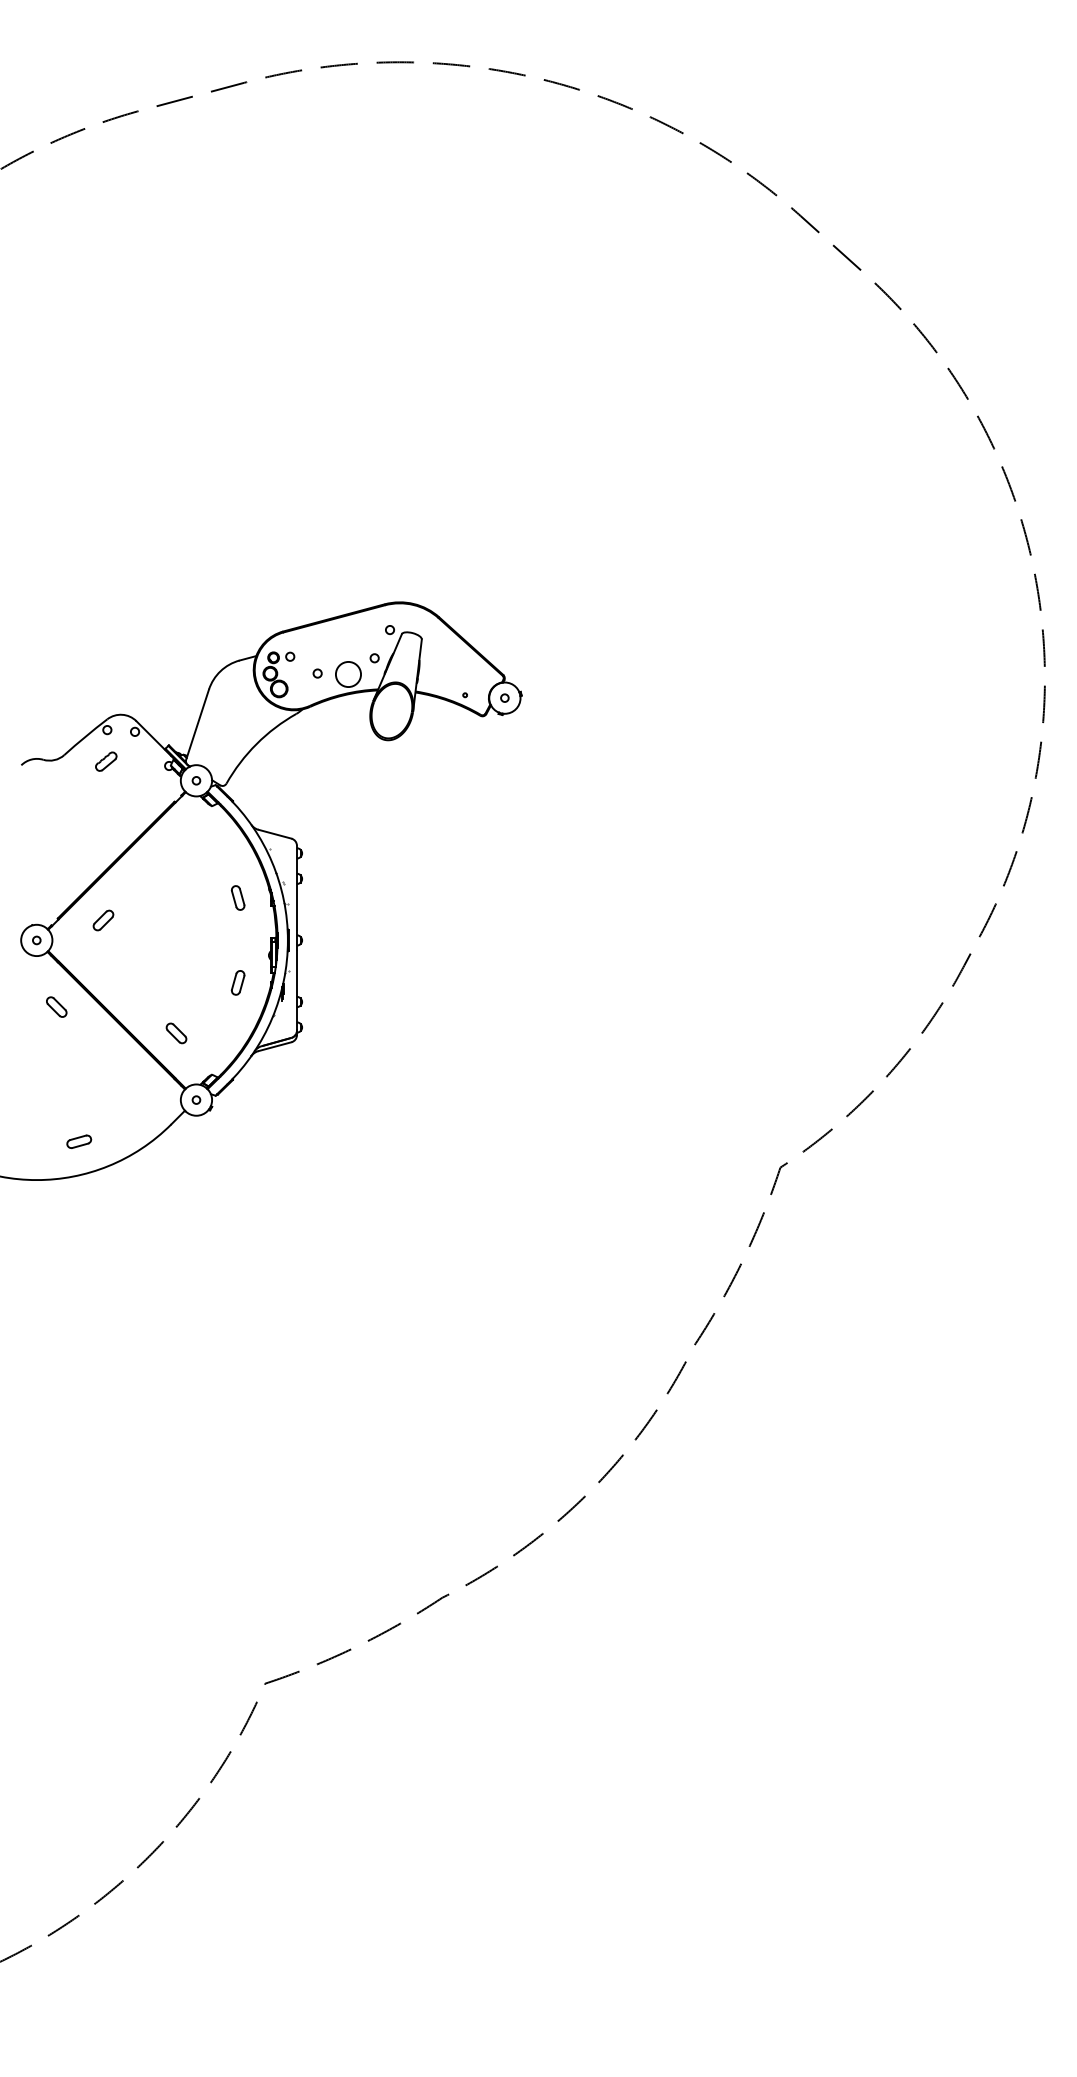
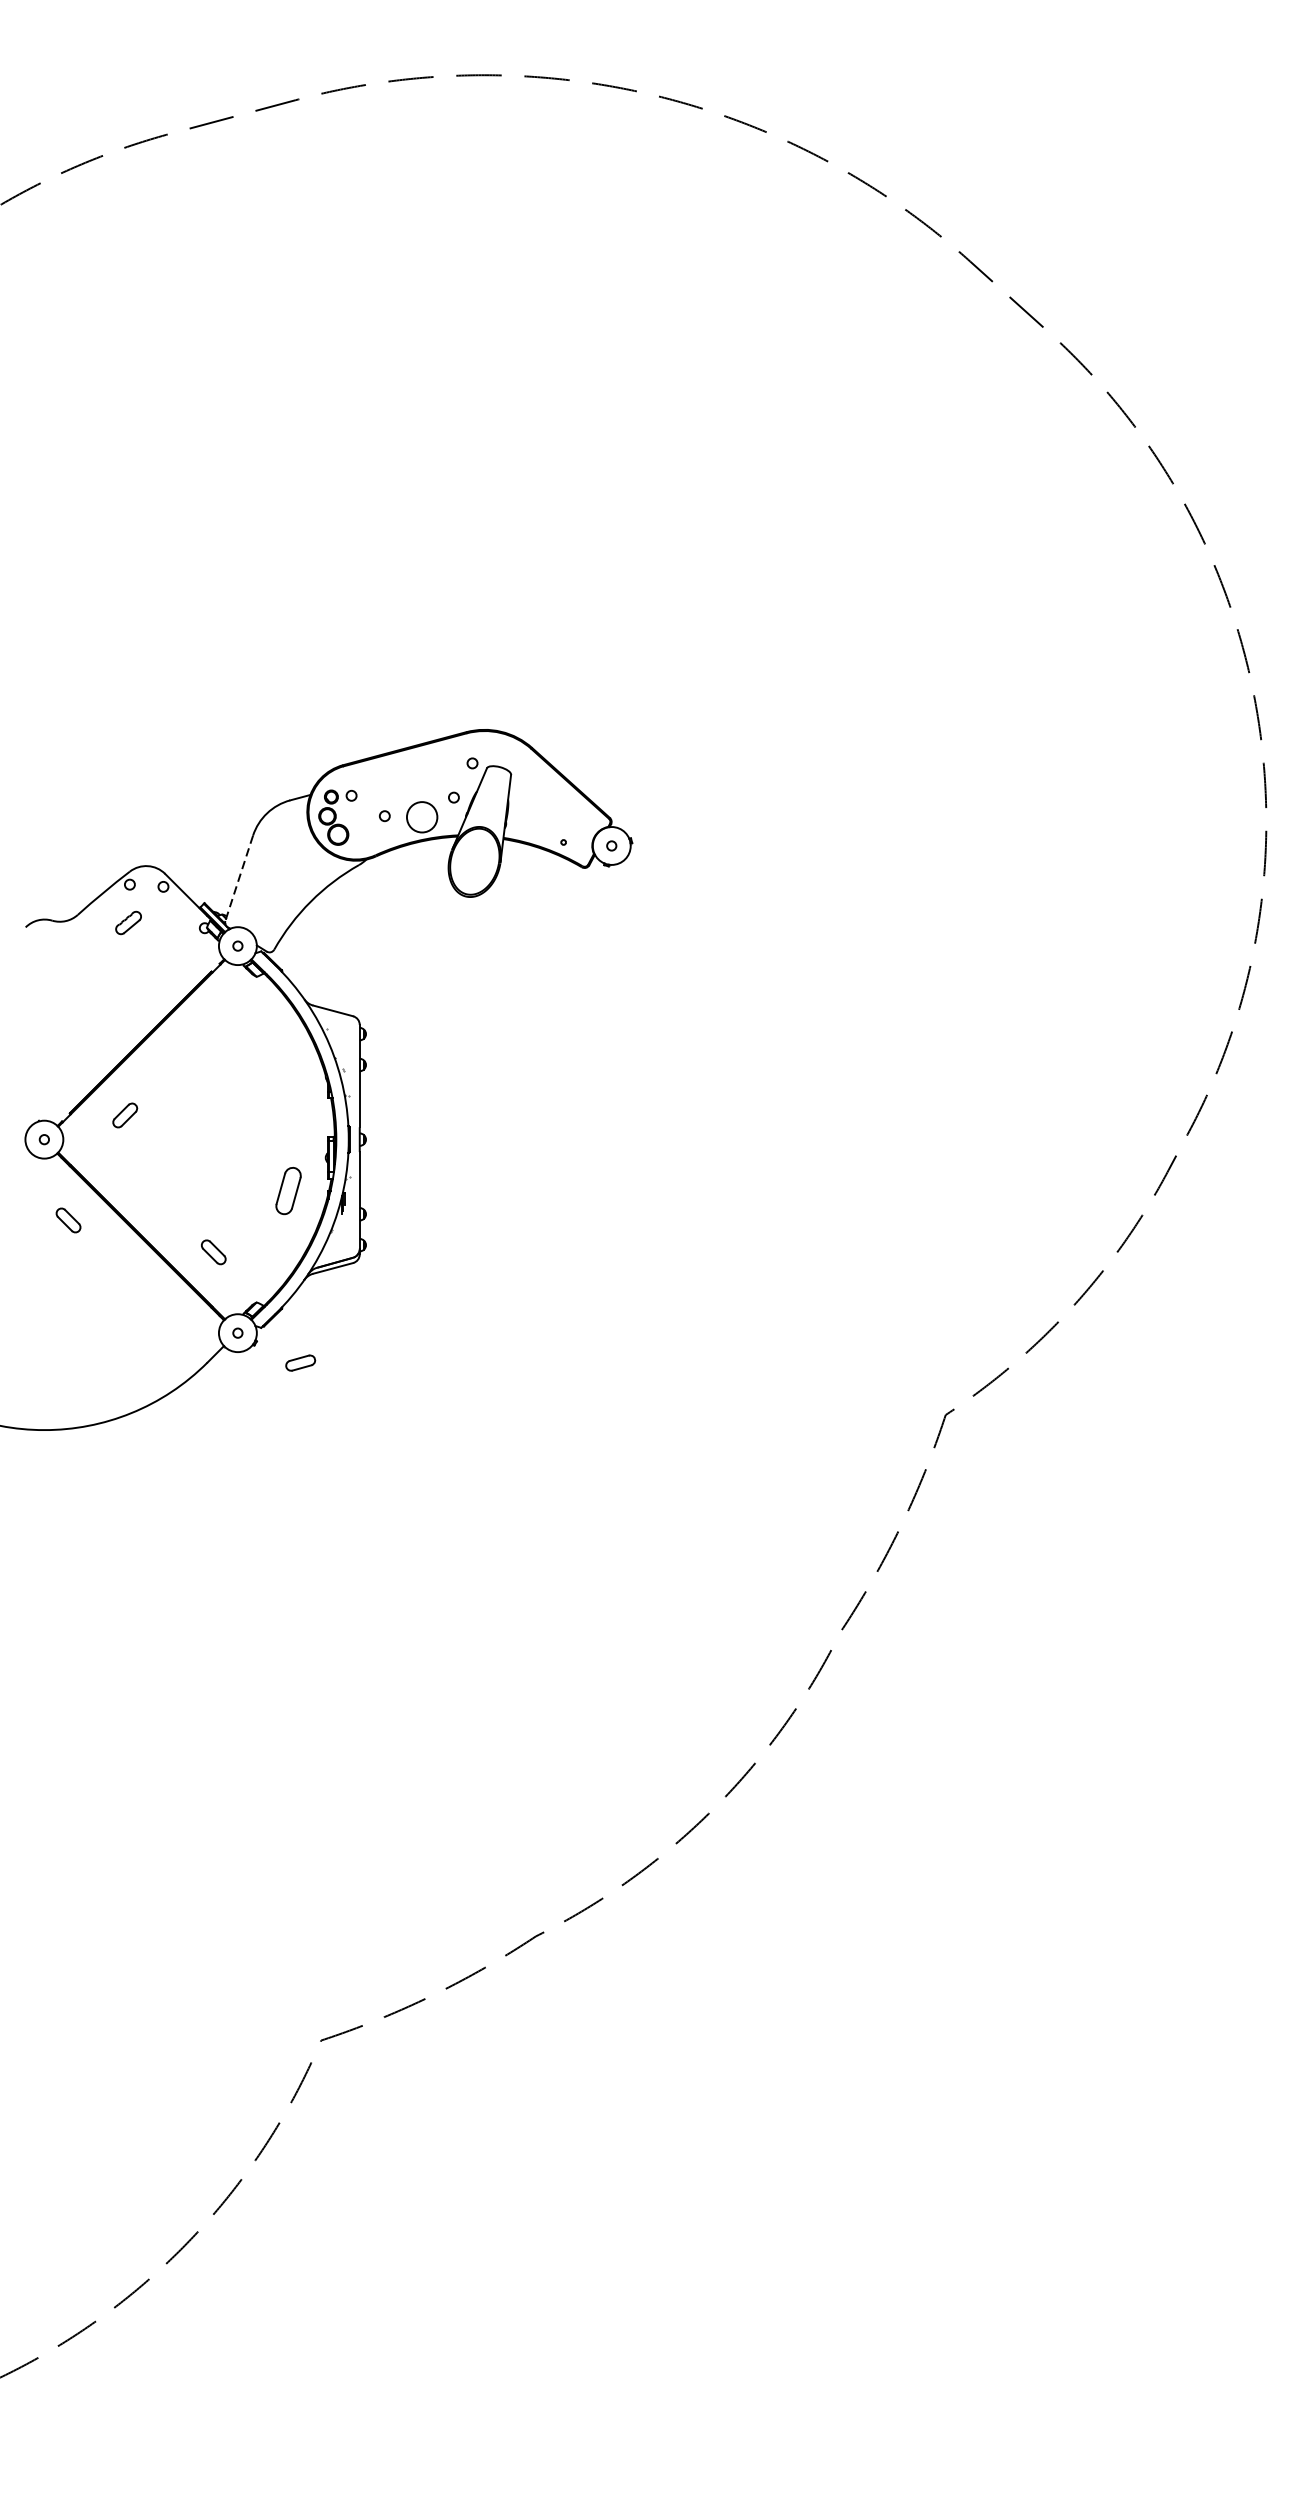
line: (197, 725) -> (239, 879), solid -> dashed
part: (237, 897) -> (287, 1087), removed
part: (237, 982) -> (287, 1190), size x1.6
part: (79, 1141) -> (300, 1362), moved

